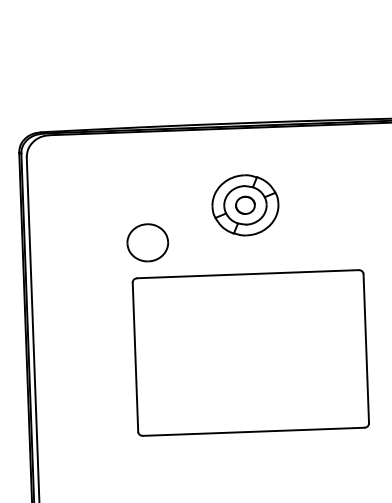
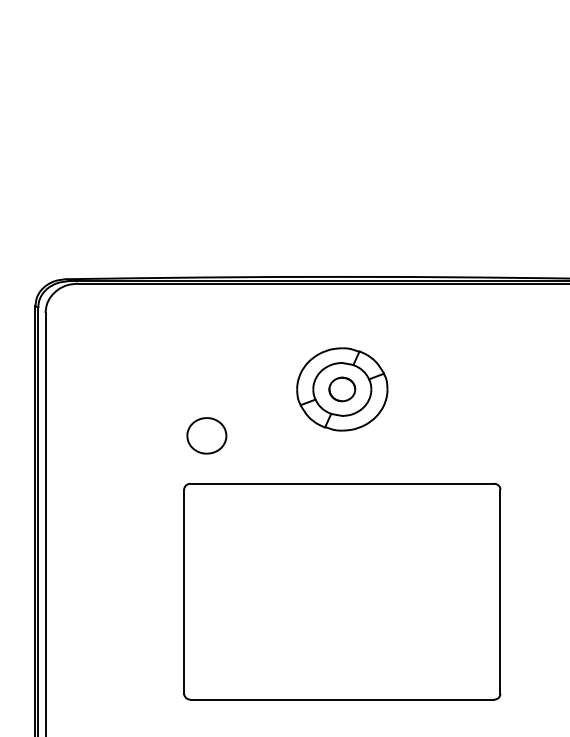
part: (147, 242) -> (206, 435), size x0.7

